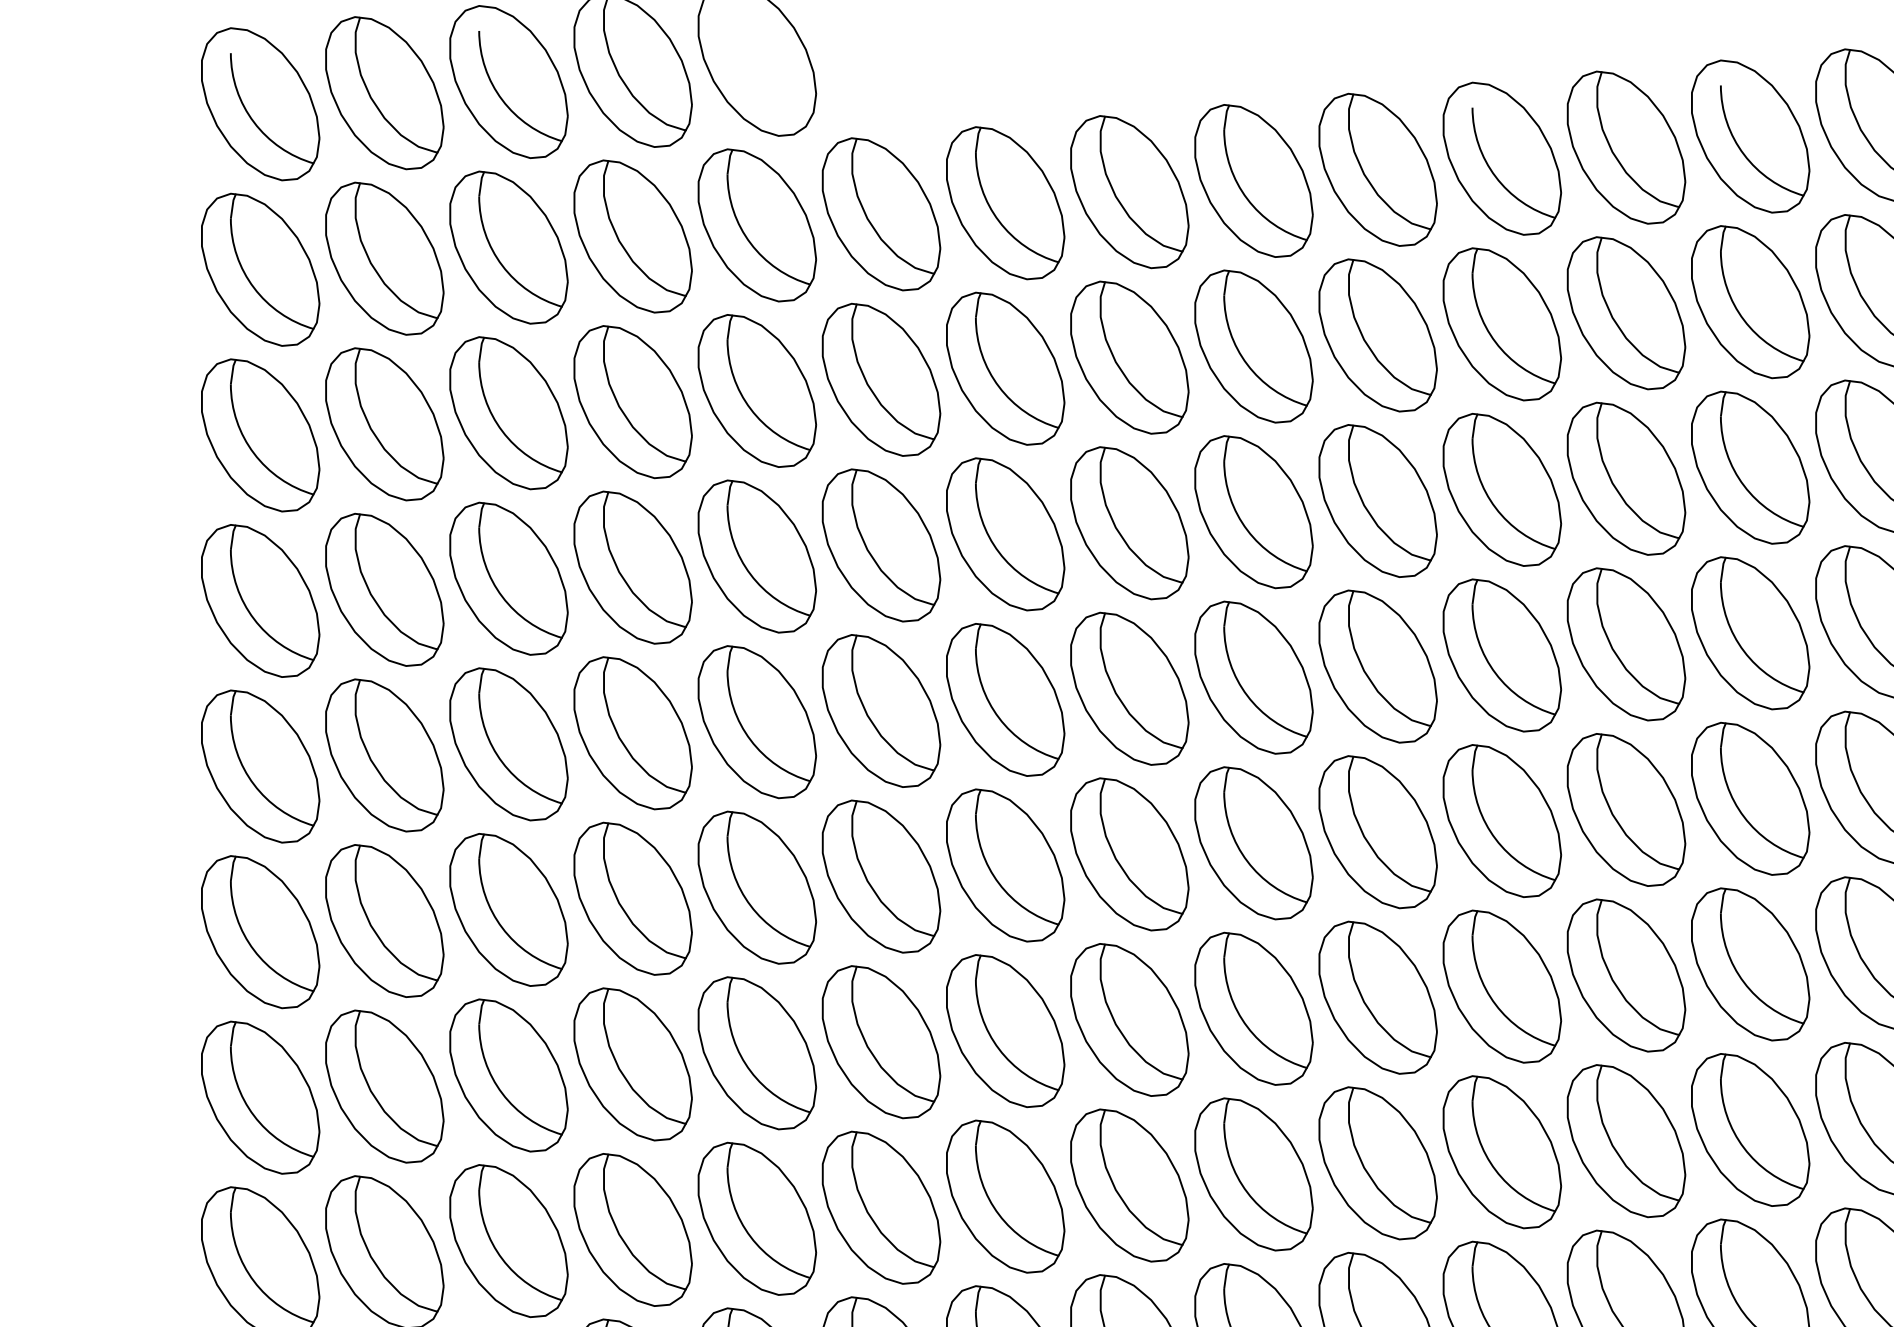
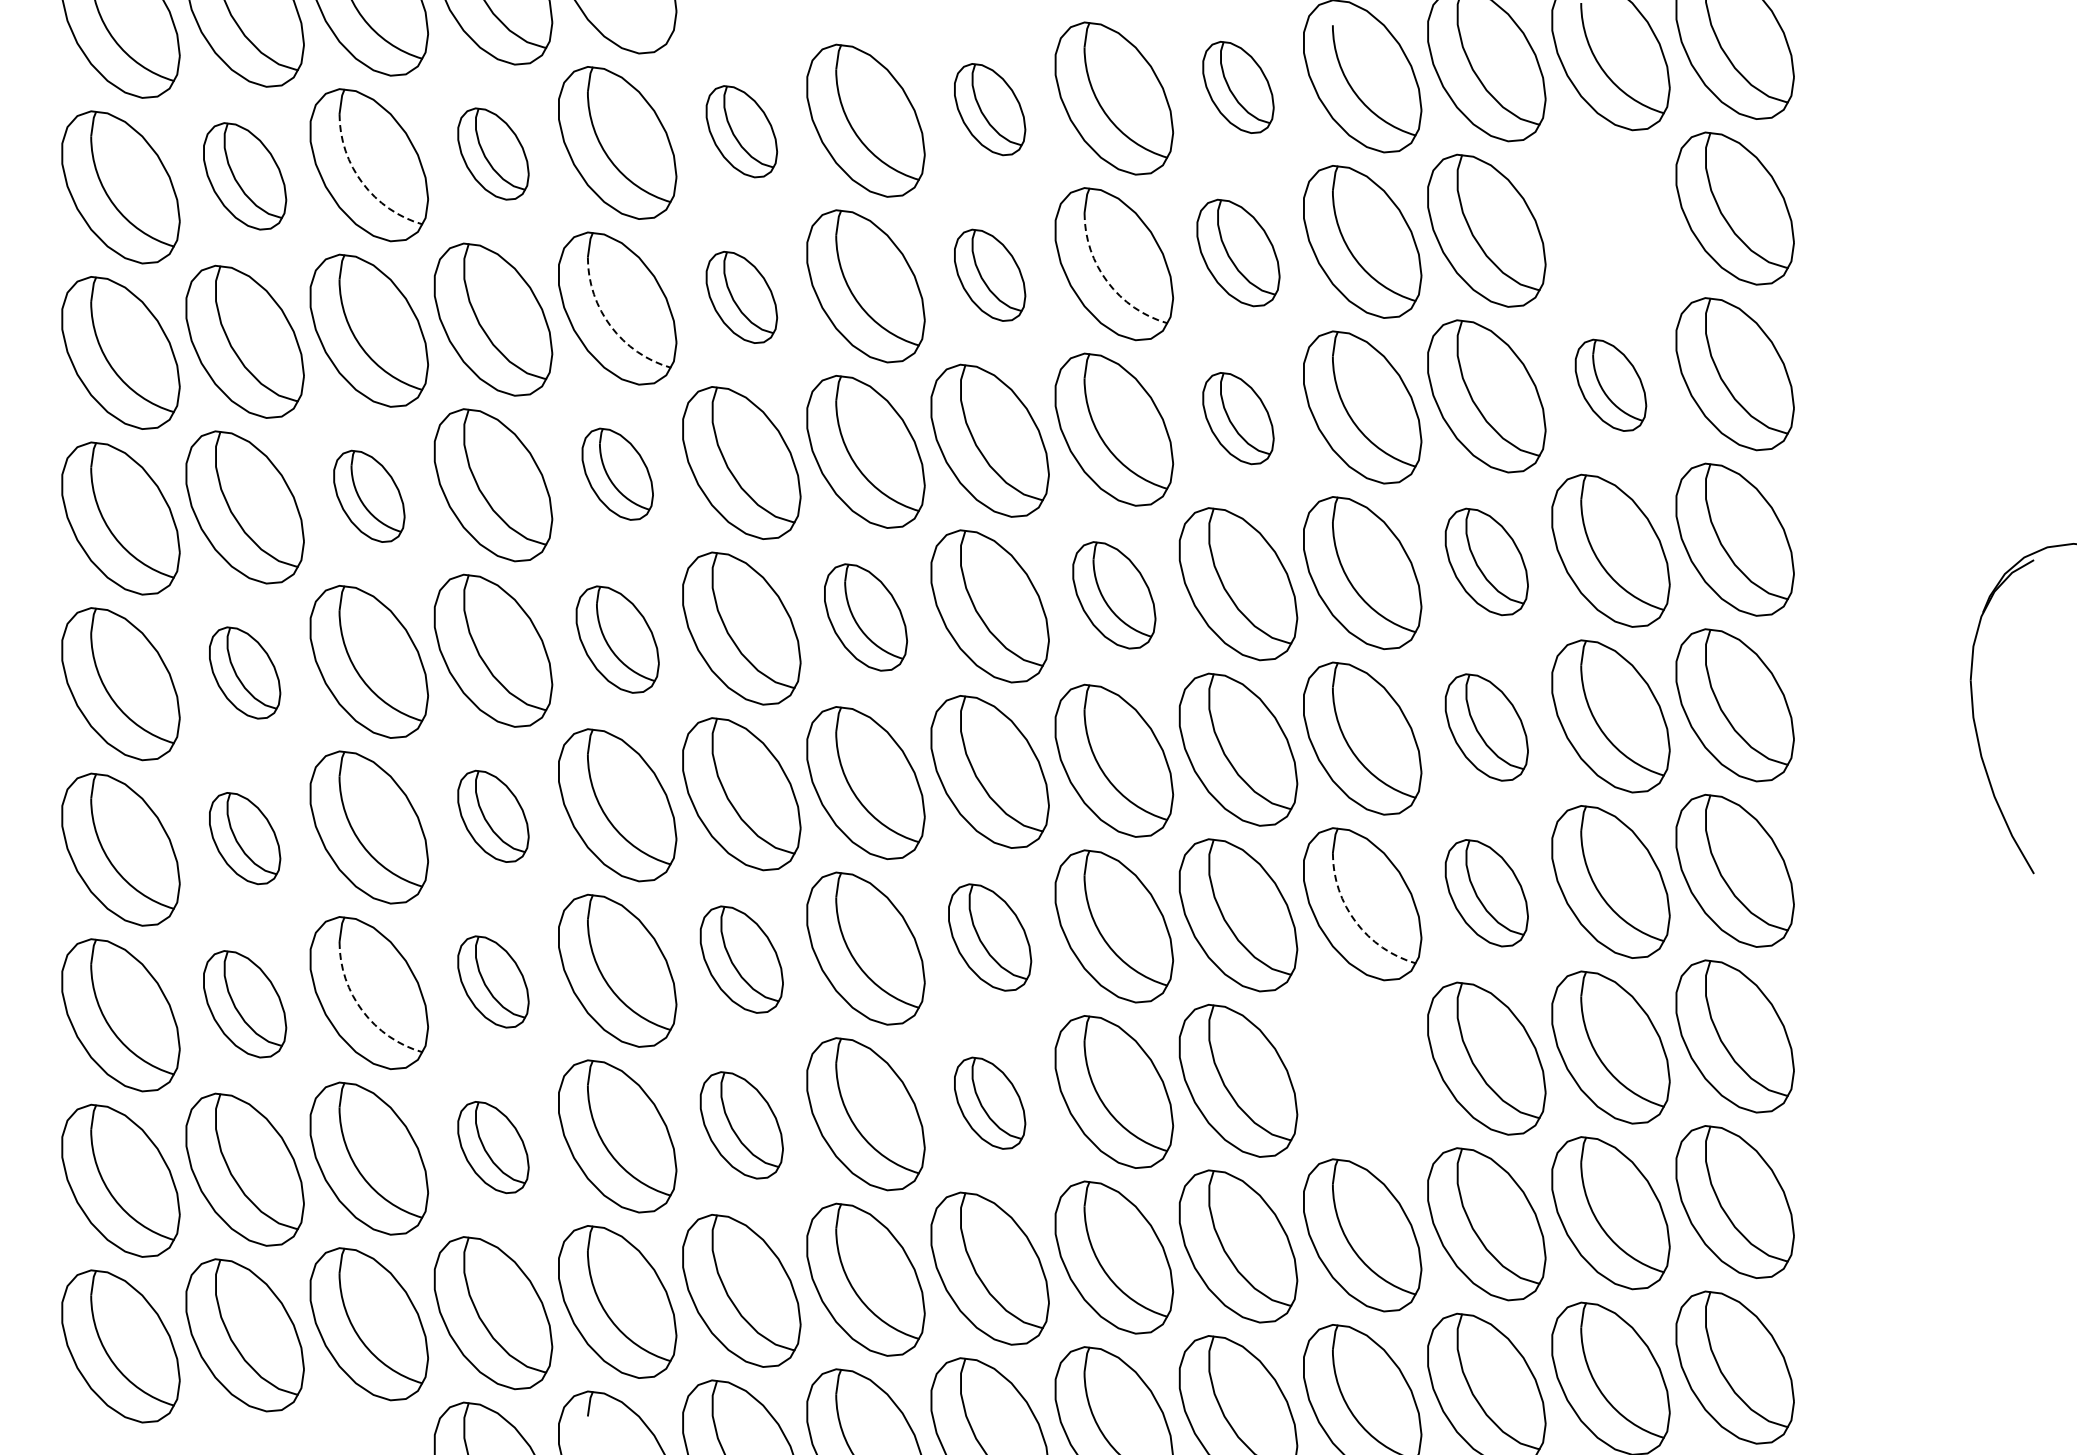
part: (1378, 169) -> (1238, 87), size x0.6
part: (1129, 191) -> (989, 109), size x0.6
part: (881, 213) -> (741, 131), size x0.6
part: (633, 235) -> (493, 153), size x0.6
part: (384, 258) -> (244, 176), size x0.7
arc: (502, 265) -> (362, 183), solid -> dashed
part: (1750, 301) -> (1610, 219), removed
part: (1378, 334) -> (1238, 252), size x0.7
part: (1129, 357) -> (989, 275), size x0.6
arc: (1247, 364) -> (1107, 282), solid -> dashed
part: (881, 379) -> (741, 297), size x0.6
arc: (751, 408) -> (611, 326), solid -> dashed
part: (1750, 467) -> (1610, 385), size x0.6
part: (1378, 500) -> (1238, 418), size x0.6
part: (757, 556) -> (617, 474), size x0.6
part: (509, 578) -> (369, 496), size x0.6
part: (1626, 643) -> (1486, 561), size x0.7
part: (1254, 677) -> (1114, 595), size x0.7
part: (1005, 699) -> (865, 617), size x0.7
part: (757, 721) -> (617, 639), size x0.7
part: (384, 754) -> (244, 672), size x0.6
part: (1626, 809) -> (1486, 727), size x0.7
part: (633, 898) -> (493, 816), size x0.6
part: (384, 920) -> (244, 838), size x0.6
part: (1626, 975) -> (1486, 893), size x0.7
arc: (1496, 1004) -> (1356, 922), solid -> dashed
part: (1129, 1019) -> (989, 937), size x0.7
part: (881, 1041) -> (741, 959), size x0.7
part: (633, 1063) -> (493, 981), size x0.6
part: (384, 1086) -> (244, 1004), size x0.7
arc: (502, 1093) -> (362, 1011), solid -> dashed
part: (1502, 1151) -> (1362, 1069), removed
part: (1129, 1185) -> (989, 1103), size x0.6
part: (881, 1207) -> (741, 1125), size x0.7
part: (633, 1229) -> (493, 1147), size x0.6

